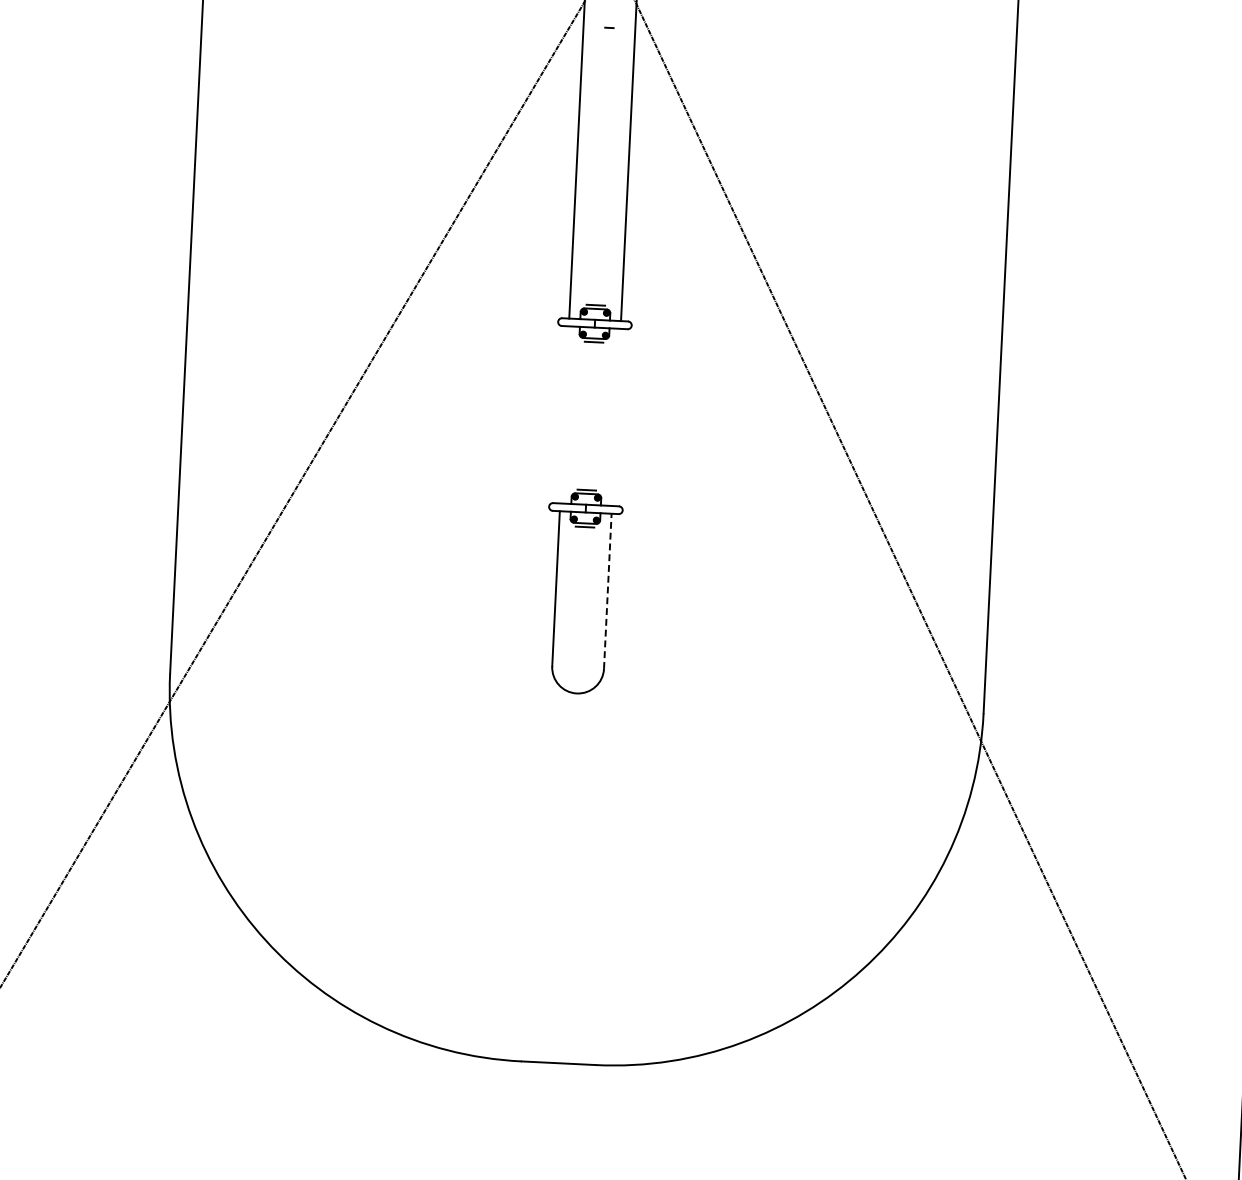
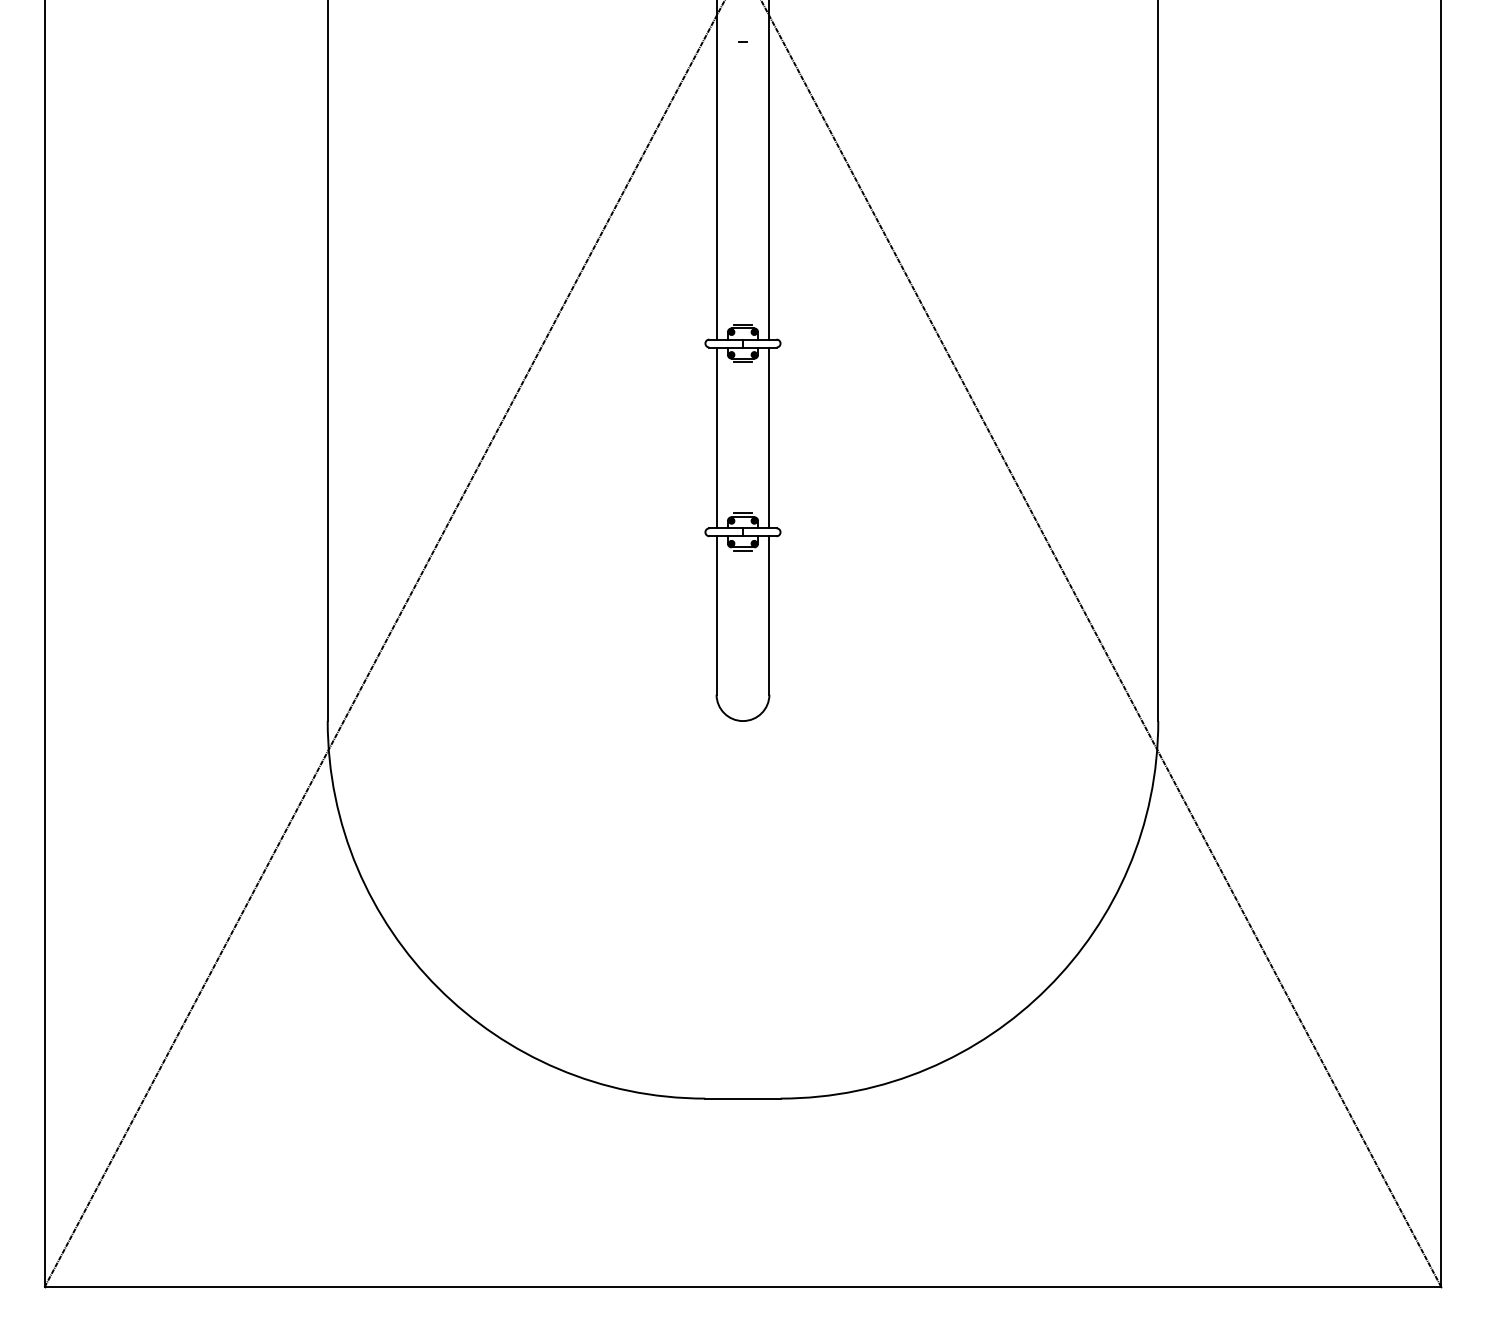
line: (564, 414) -> (716, 437), added
line: (616, 417) -> (769, 437), added
line: (607, 590) -> (769, 614), dashed -> solid

